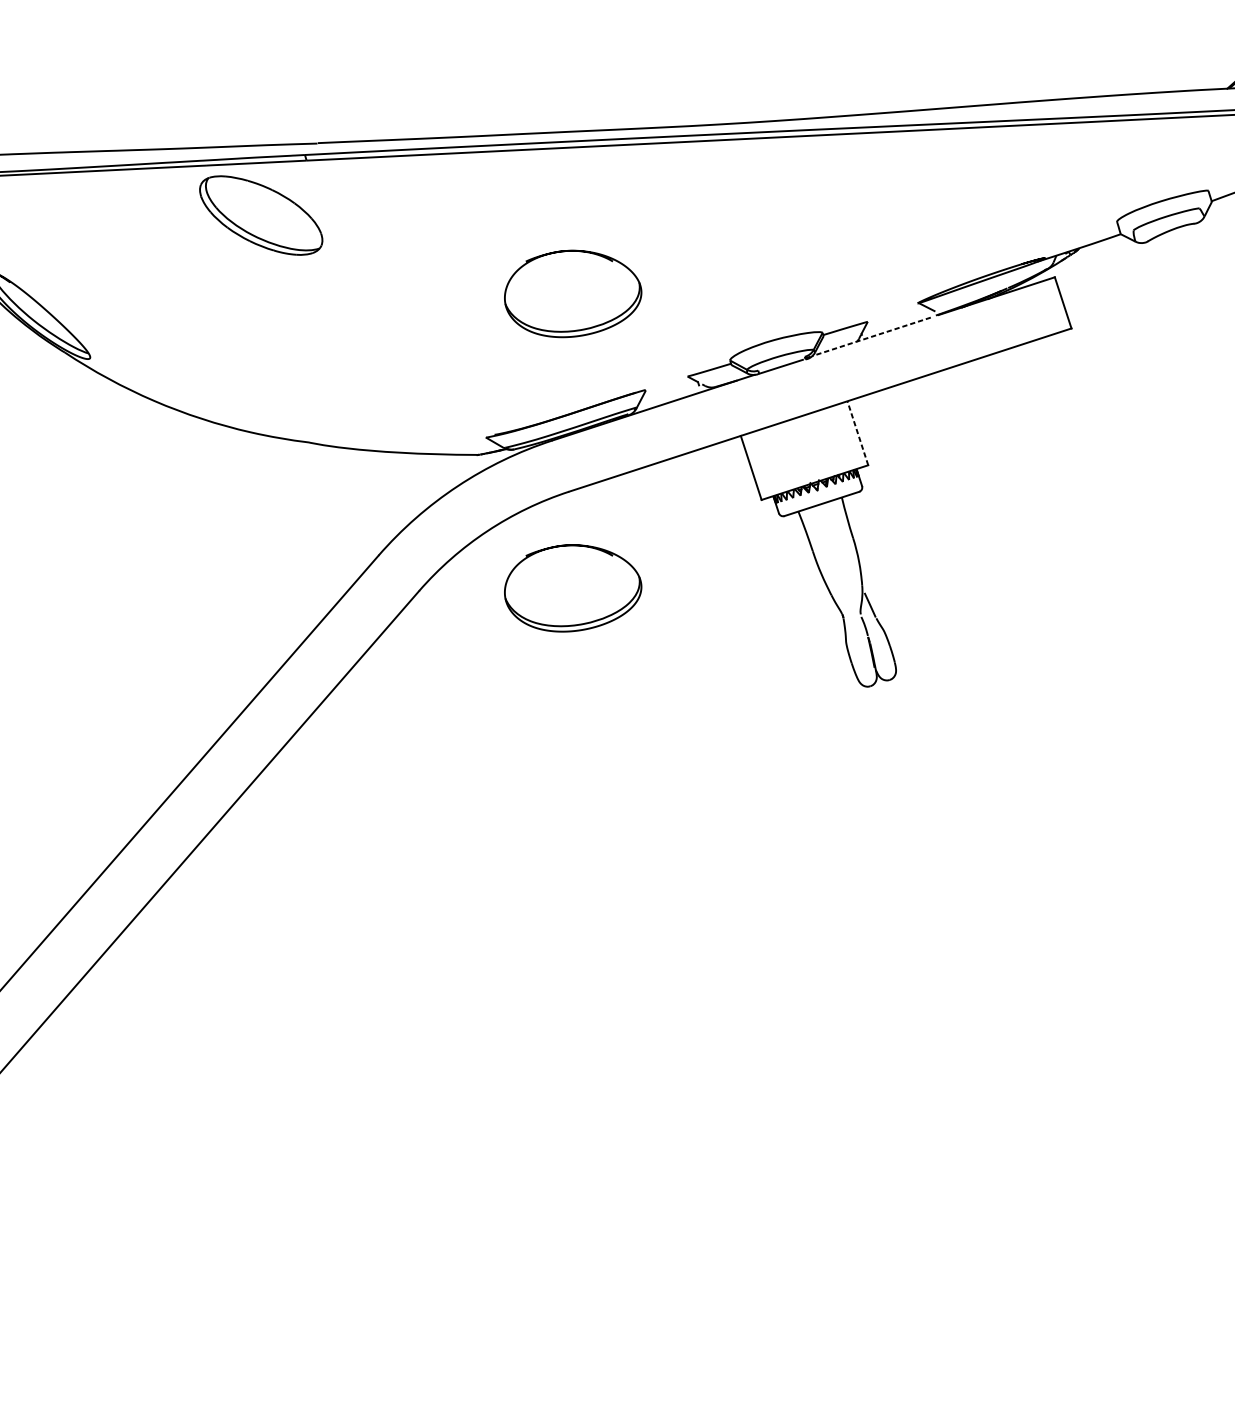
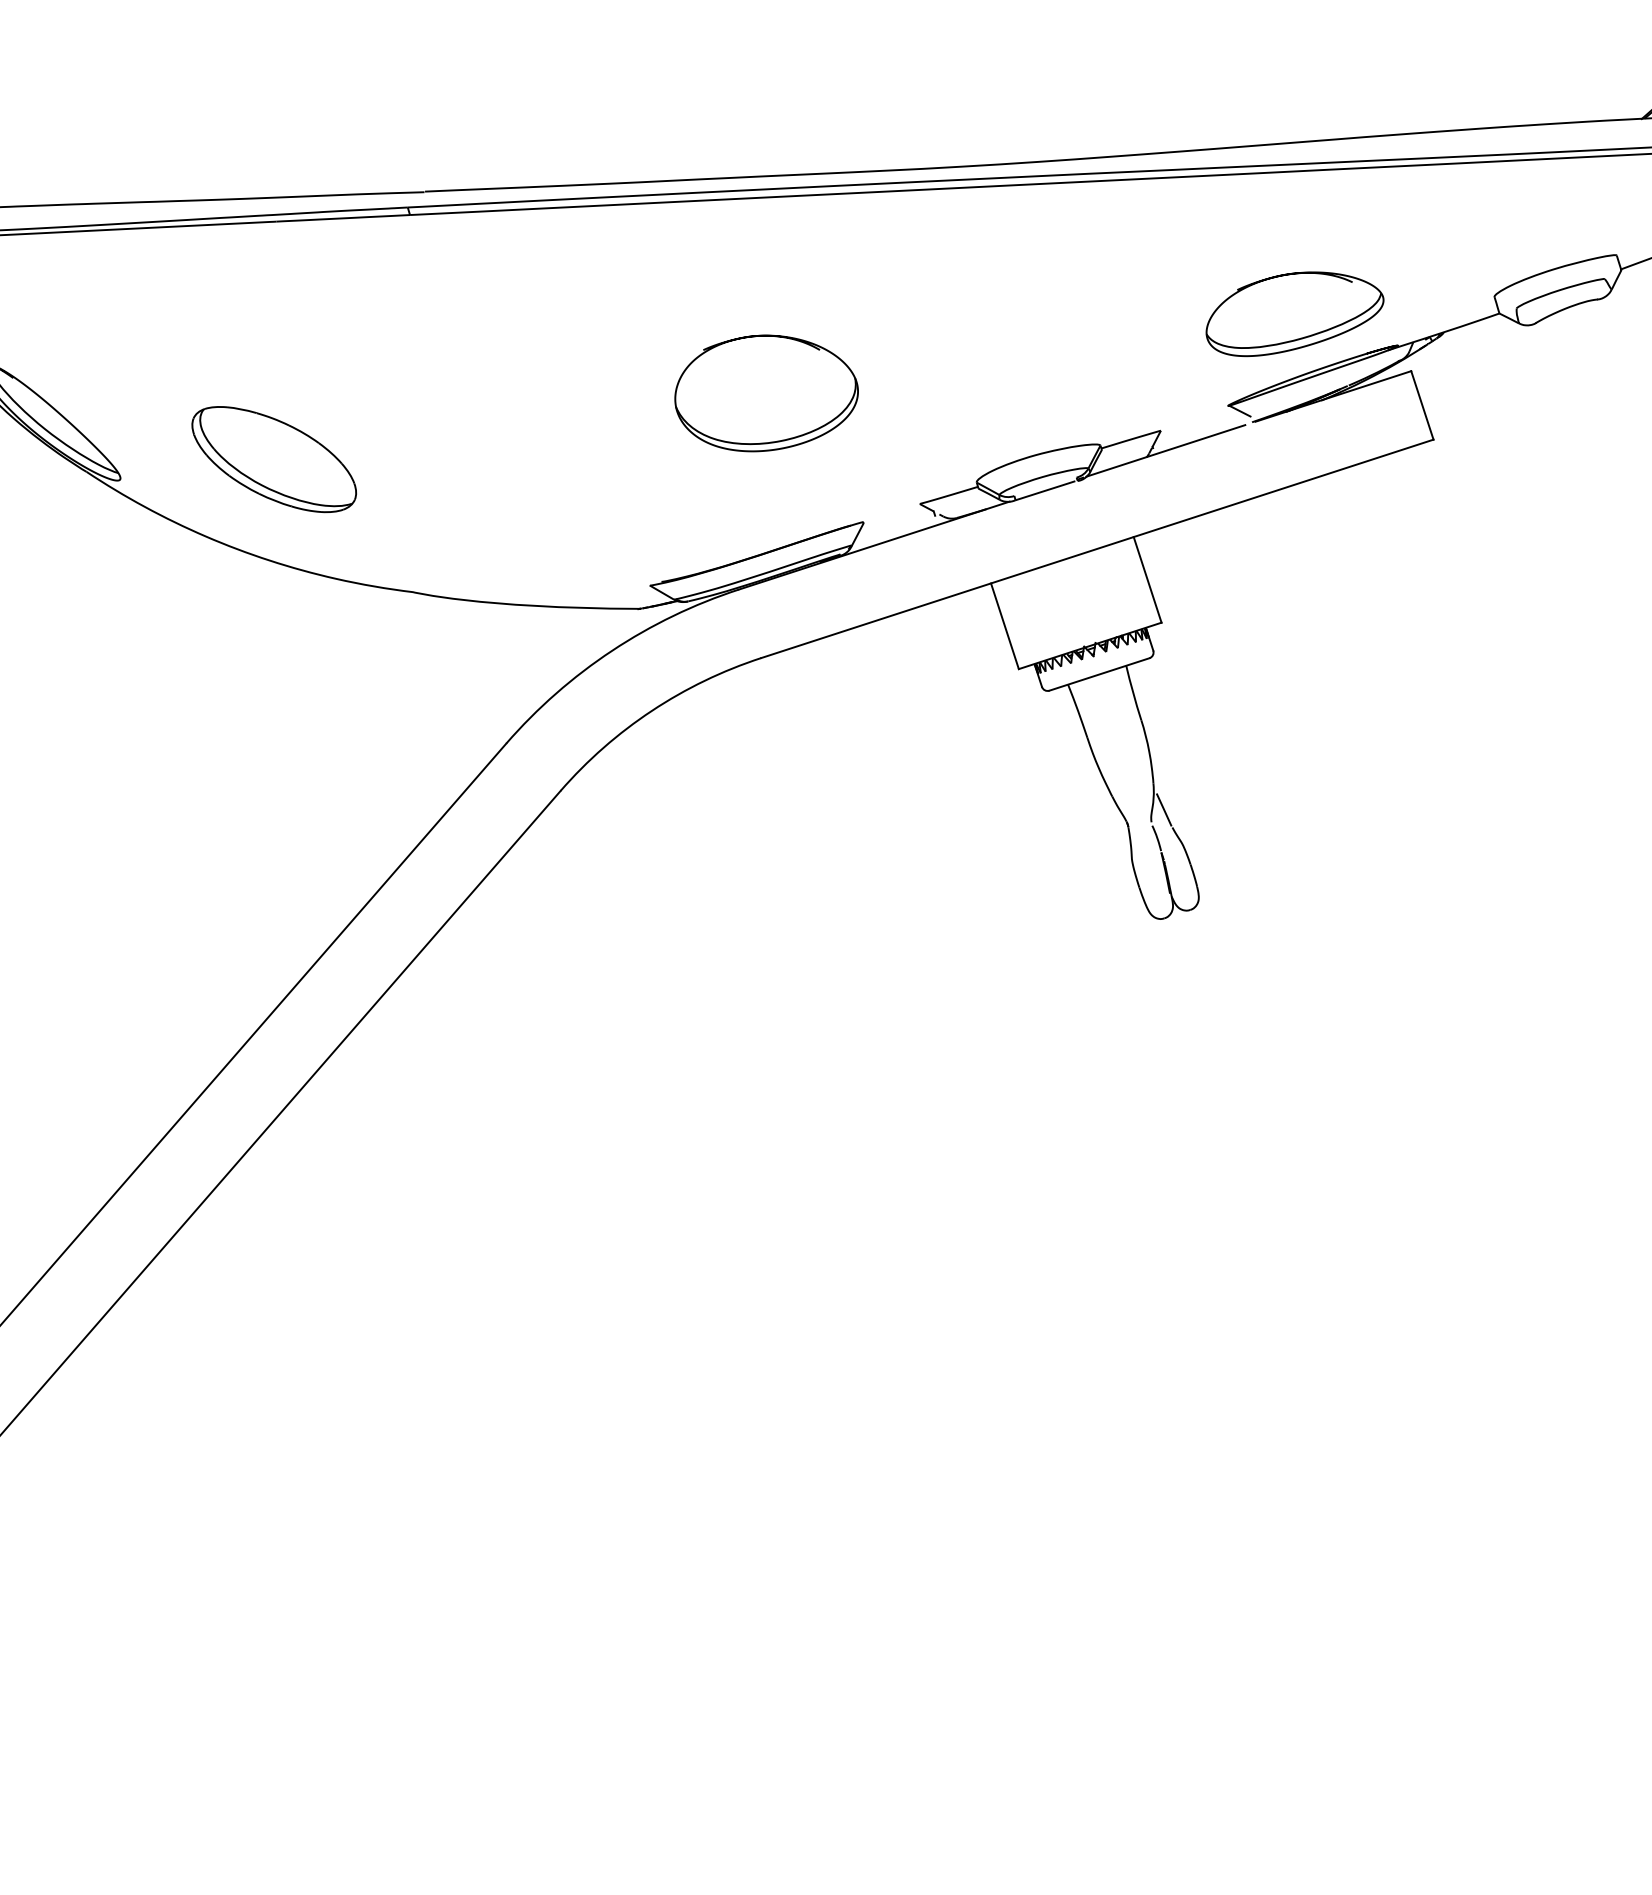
part: (260, 215) -> (273, 459), moved
part: (967, 234) -> (1294, 314), added
line: (871, 337) -> (1165, 451), dashed -> solid
line: (857, 432) -> (1147, 579), dashed -> solid
part: (573, 588) -> (766, 787), removed

